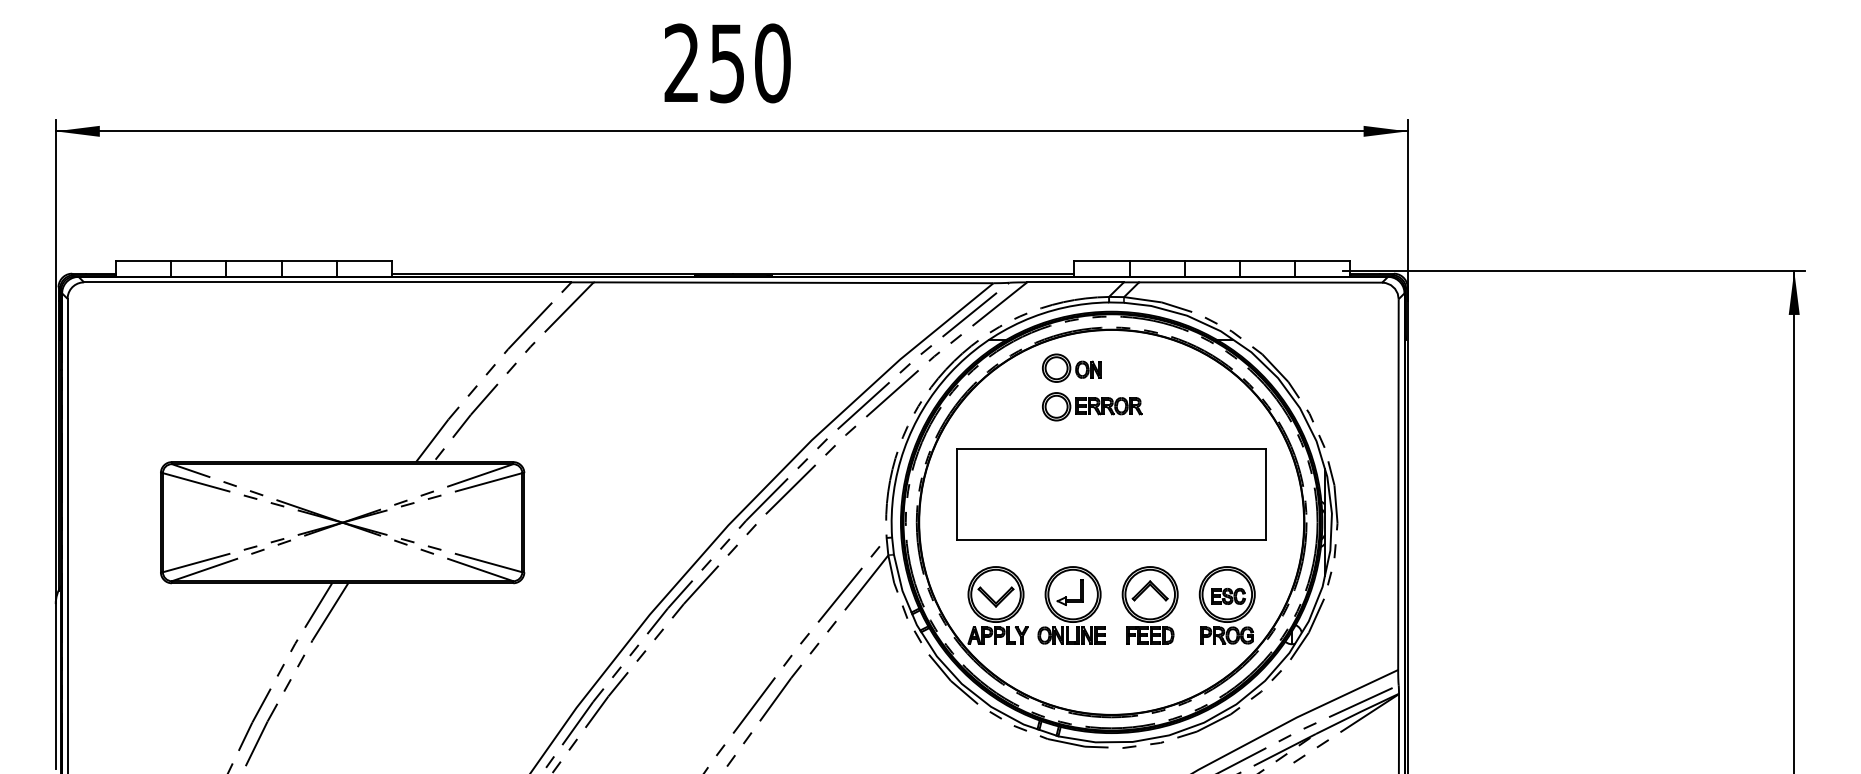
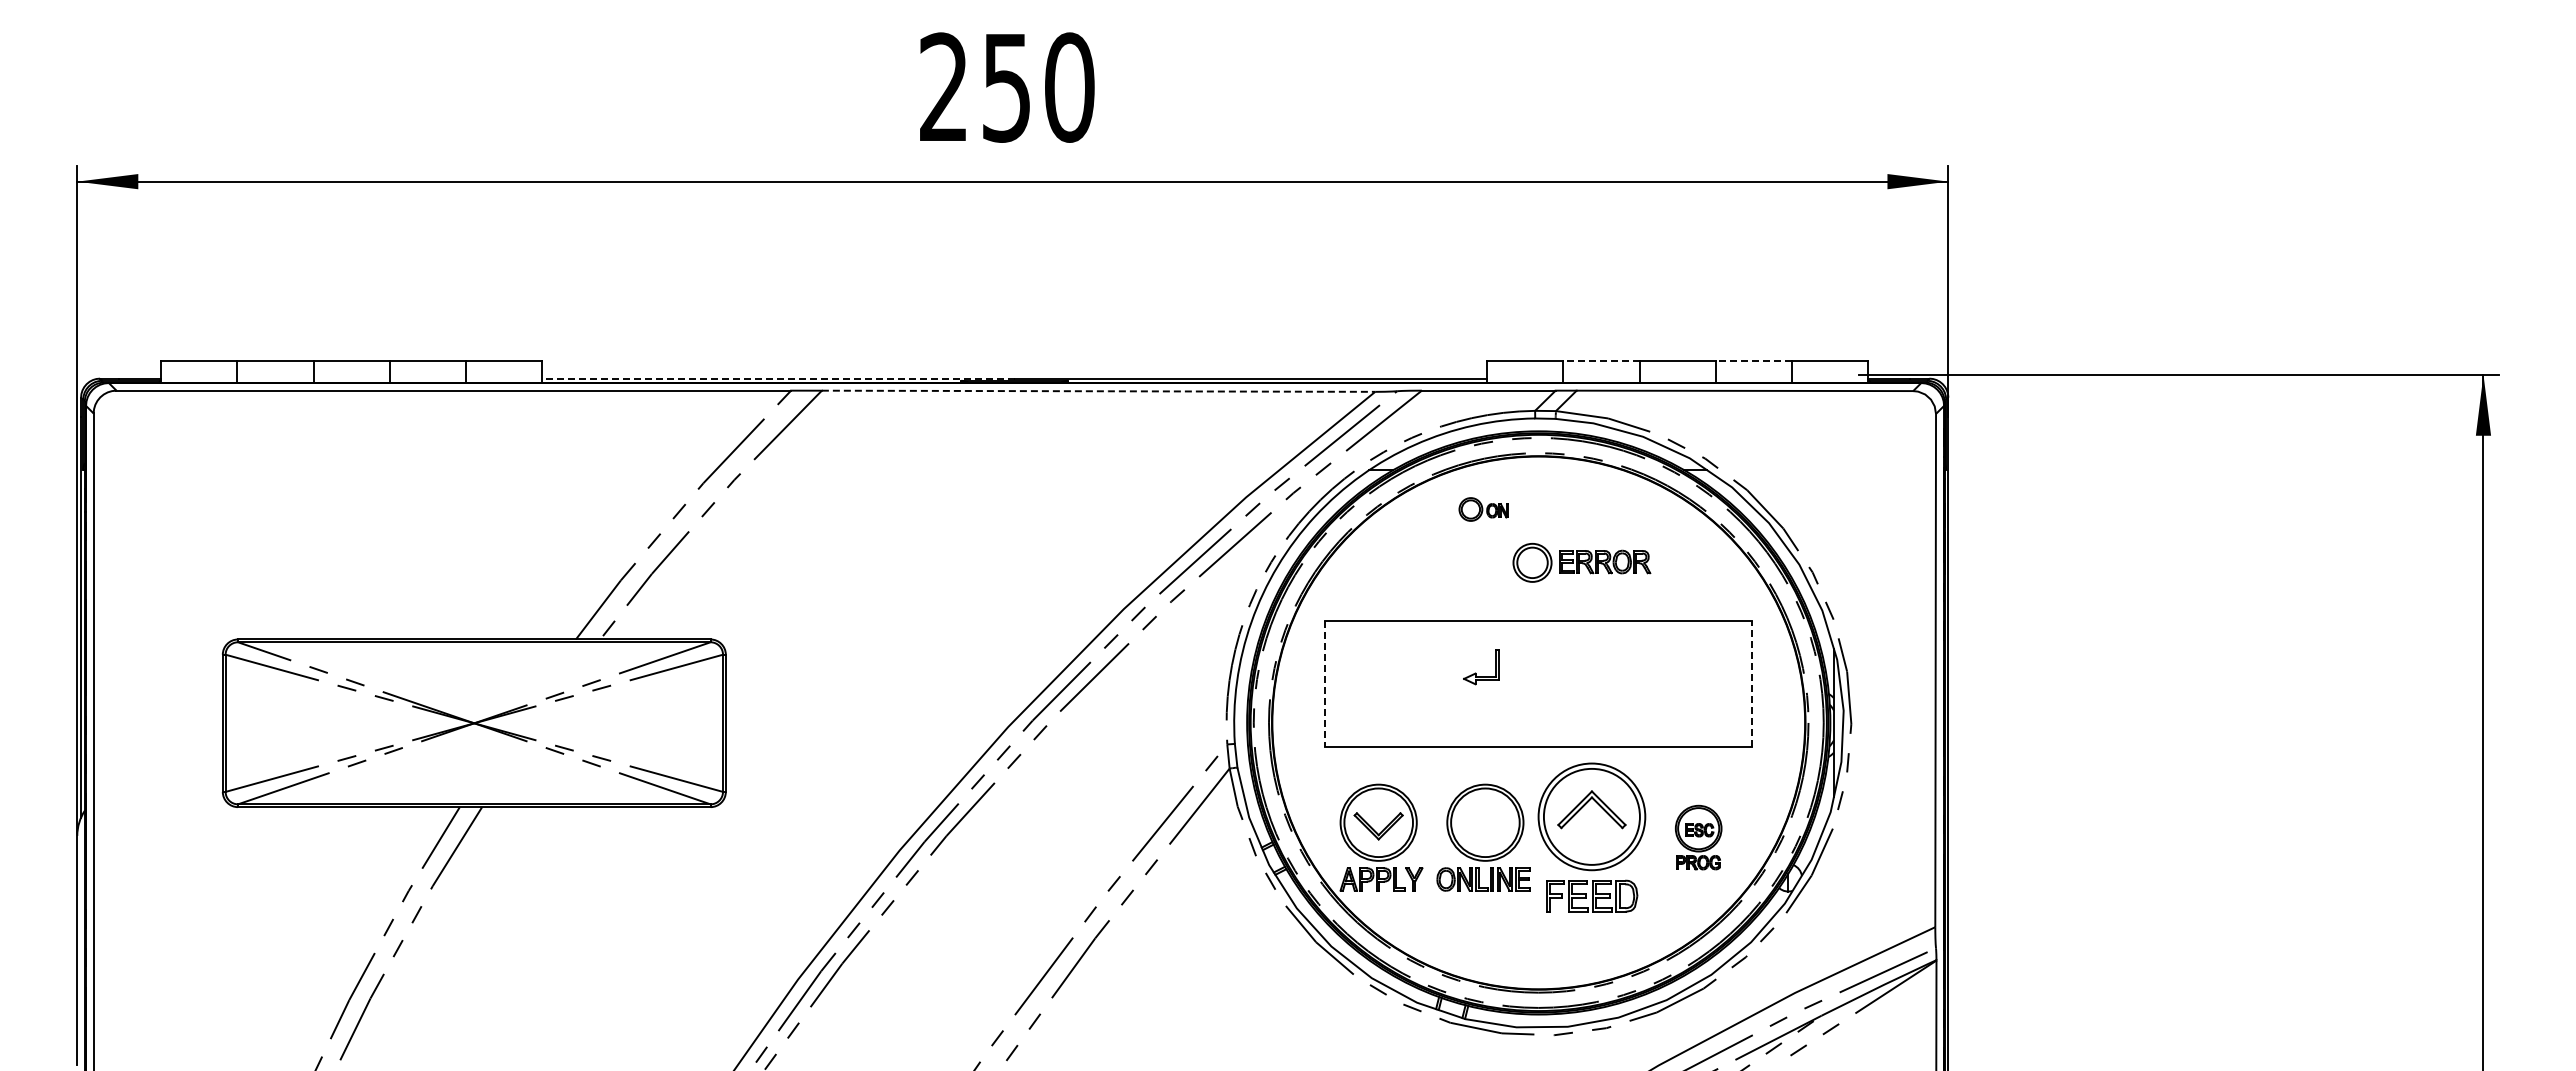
line: (1157, 261) -> (1601, 361), solid -> dashed
line: (1266, 261) -> (1753, 361), solid -> dashed
line: (561, 273) -> (777, 378), solid -> dashed
line: (793, 282) -> (1098, 391), solid -> dashed
part: (1071, 368) -> (1483, 509), size x0.6
part: (1091, 406) -> (1581, 562), moved
line: (957, 494) -> (1325, 684), solid -> dashed
line: (1266, 494) -> (1752, 684), solid -> dashed
part: (1065, 596) -> (1475, 672), moved
part: (1150, 605) -> (1592, 837), size x1.4
part: (1227, 605) -> (1698, 837), size x0.6

